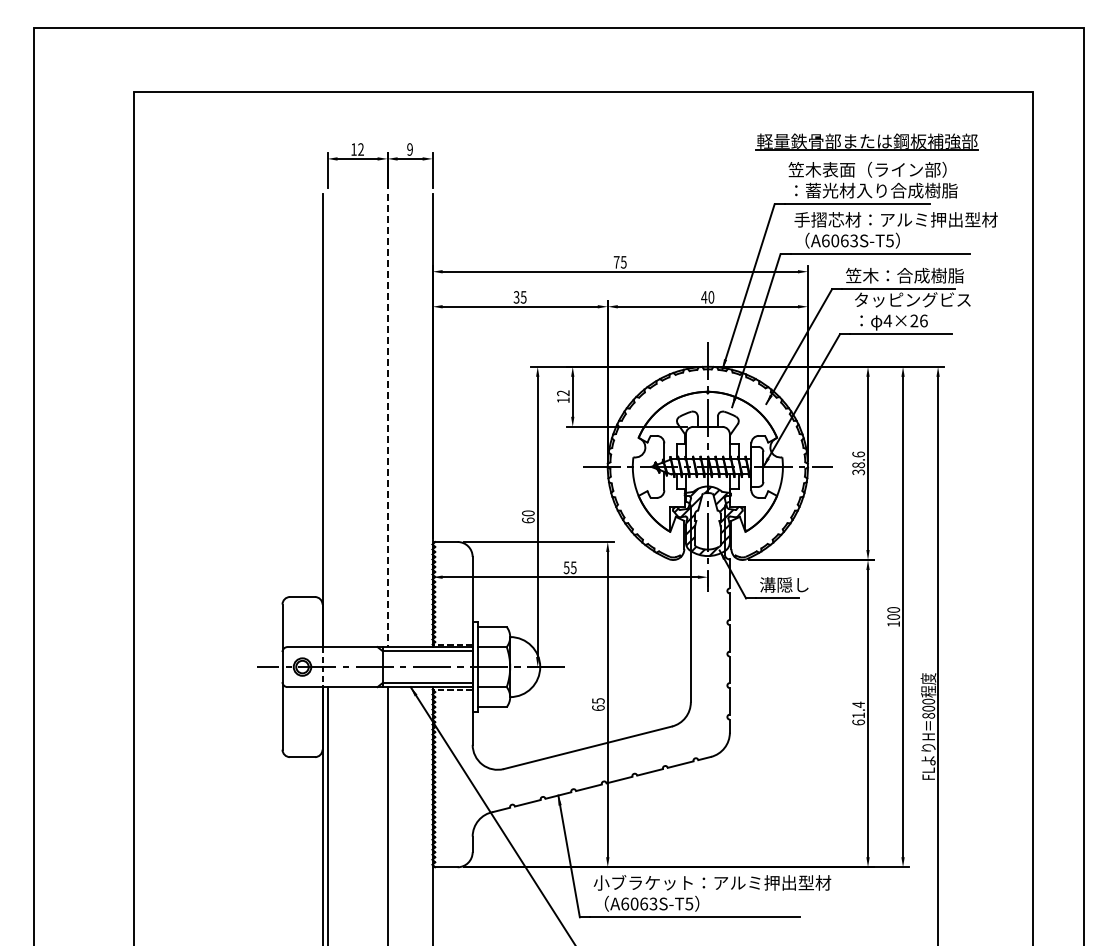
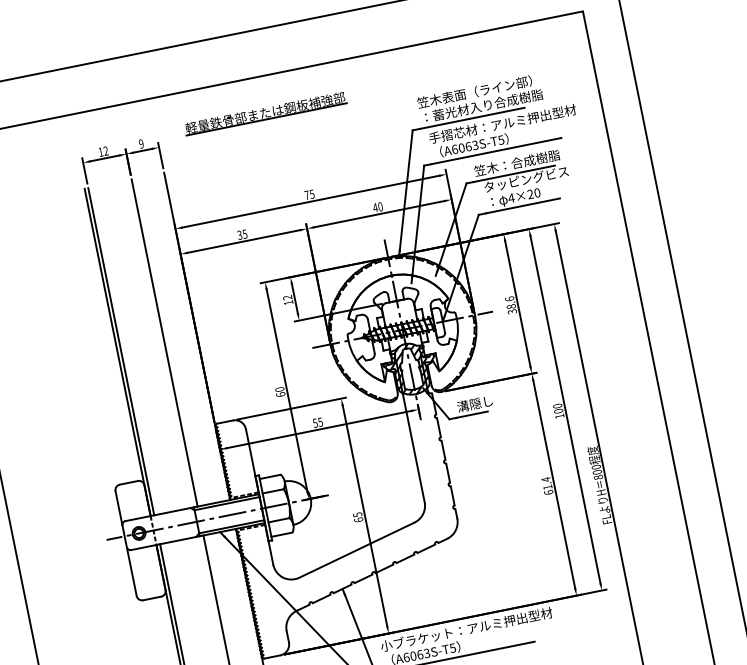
part: (866, 141) -> (264, 113), moved
text: (923, 320) -> (537, 192), 4×26 -> 4×20
line: (327, 420) -> (121, 351), added
line: (387, 420) -> (164, 342), dashed -> solid

